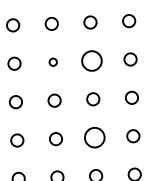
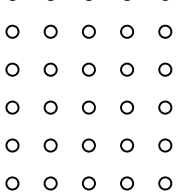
circle: (91, 60) -> (126, 69), size x0.62
circle: (52, 62) -> (88, 69), size x1.67
circle: (94, 137) -> (126, 145), size x0.62

